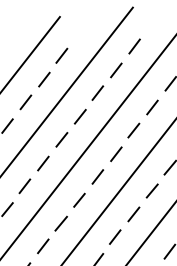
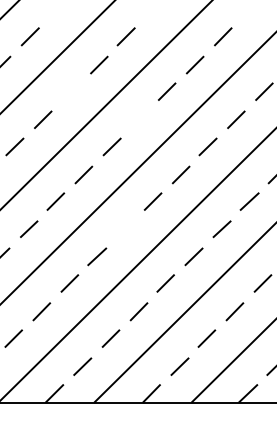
line: (26, 102) -> (71, 91), removed
line: (79, 116) -> (139, 119), removed
line: (78, 199) -> (124, 228), removed

